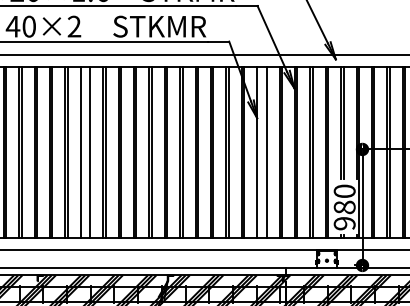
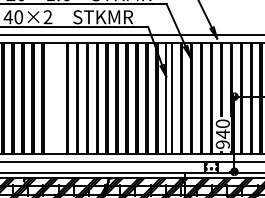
line: (81, 152) -> (52, 98), removed
line: (90, 152) -> (58, 98), removed
text: (344, 206) -> (222, 133), 980 -> 940

